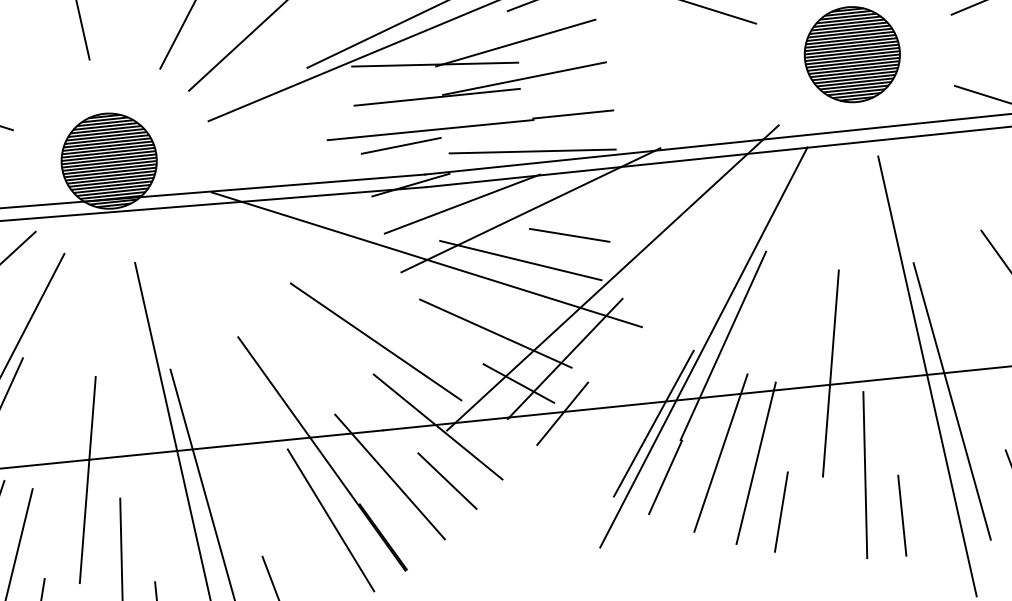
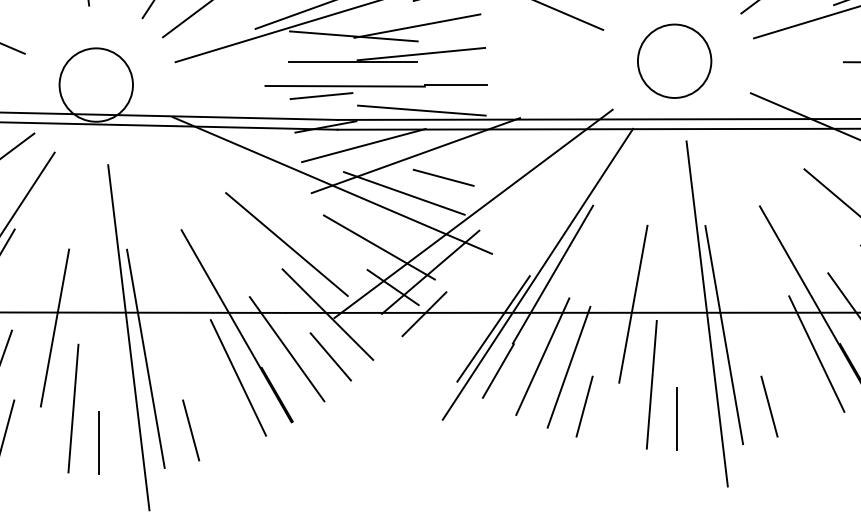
hatch: (852, 53) -> (674, 60), removed
hatch: (108, 160) -> (95, 84), removed

